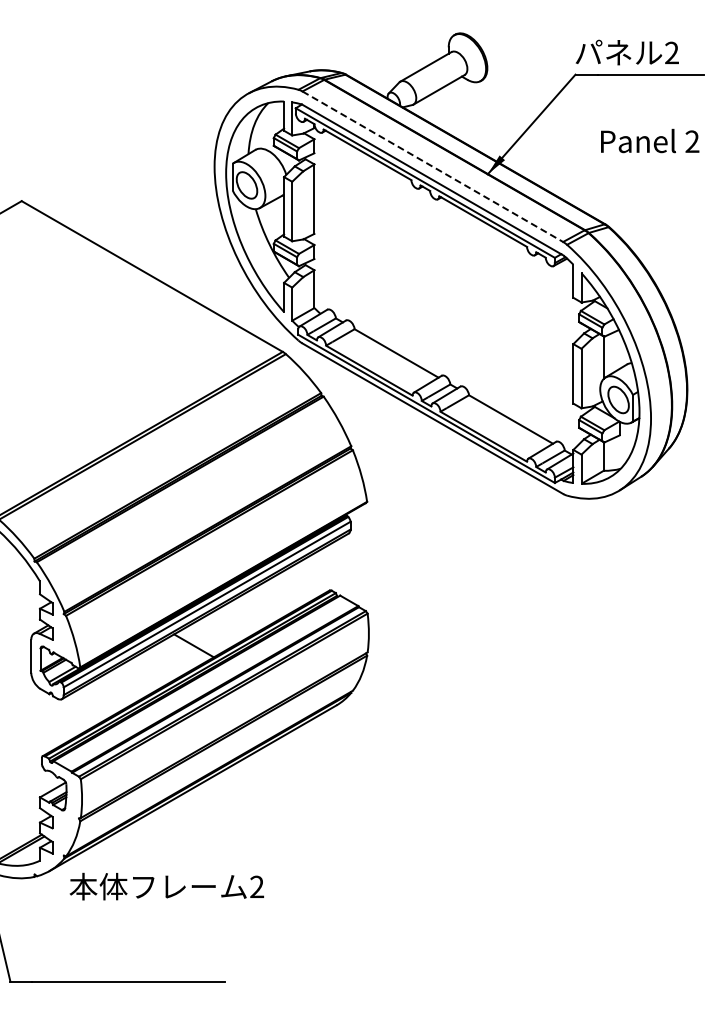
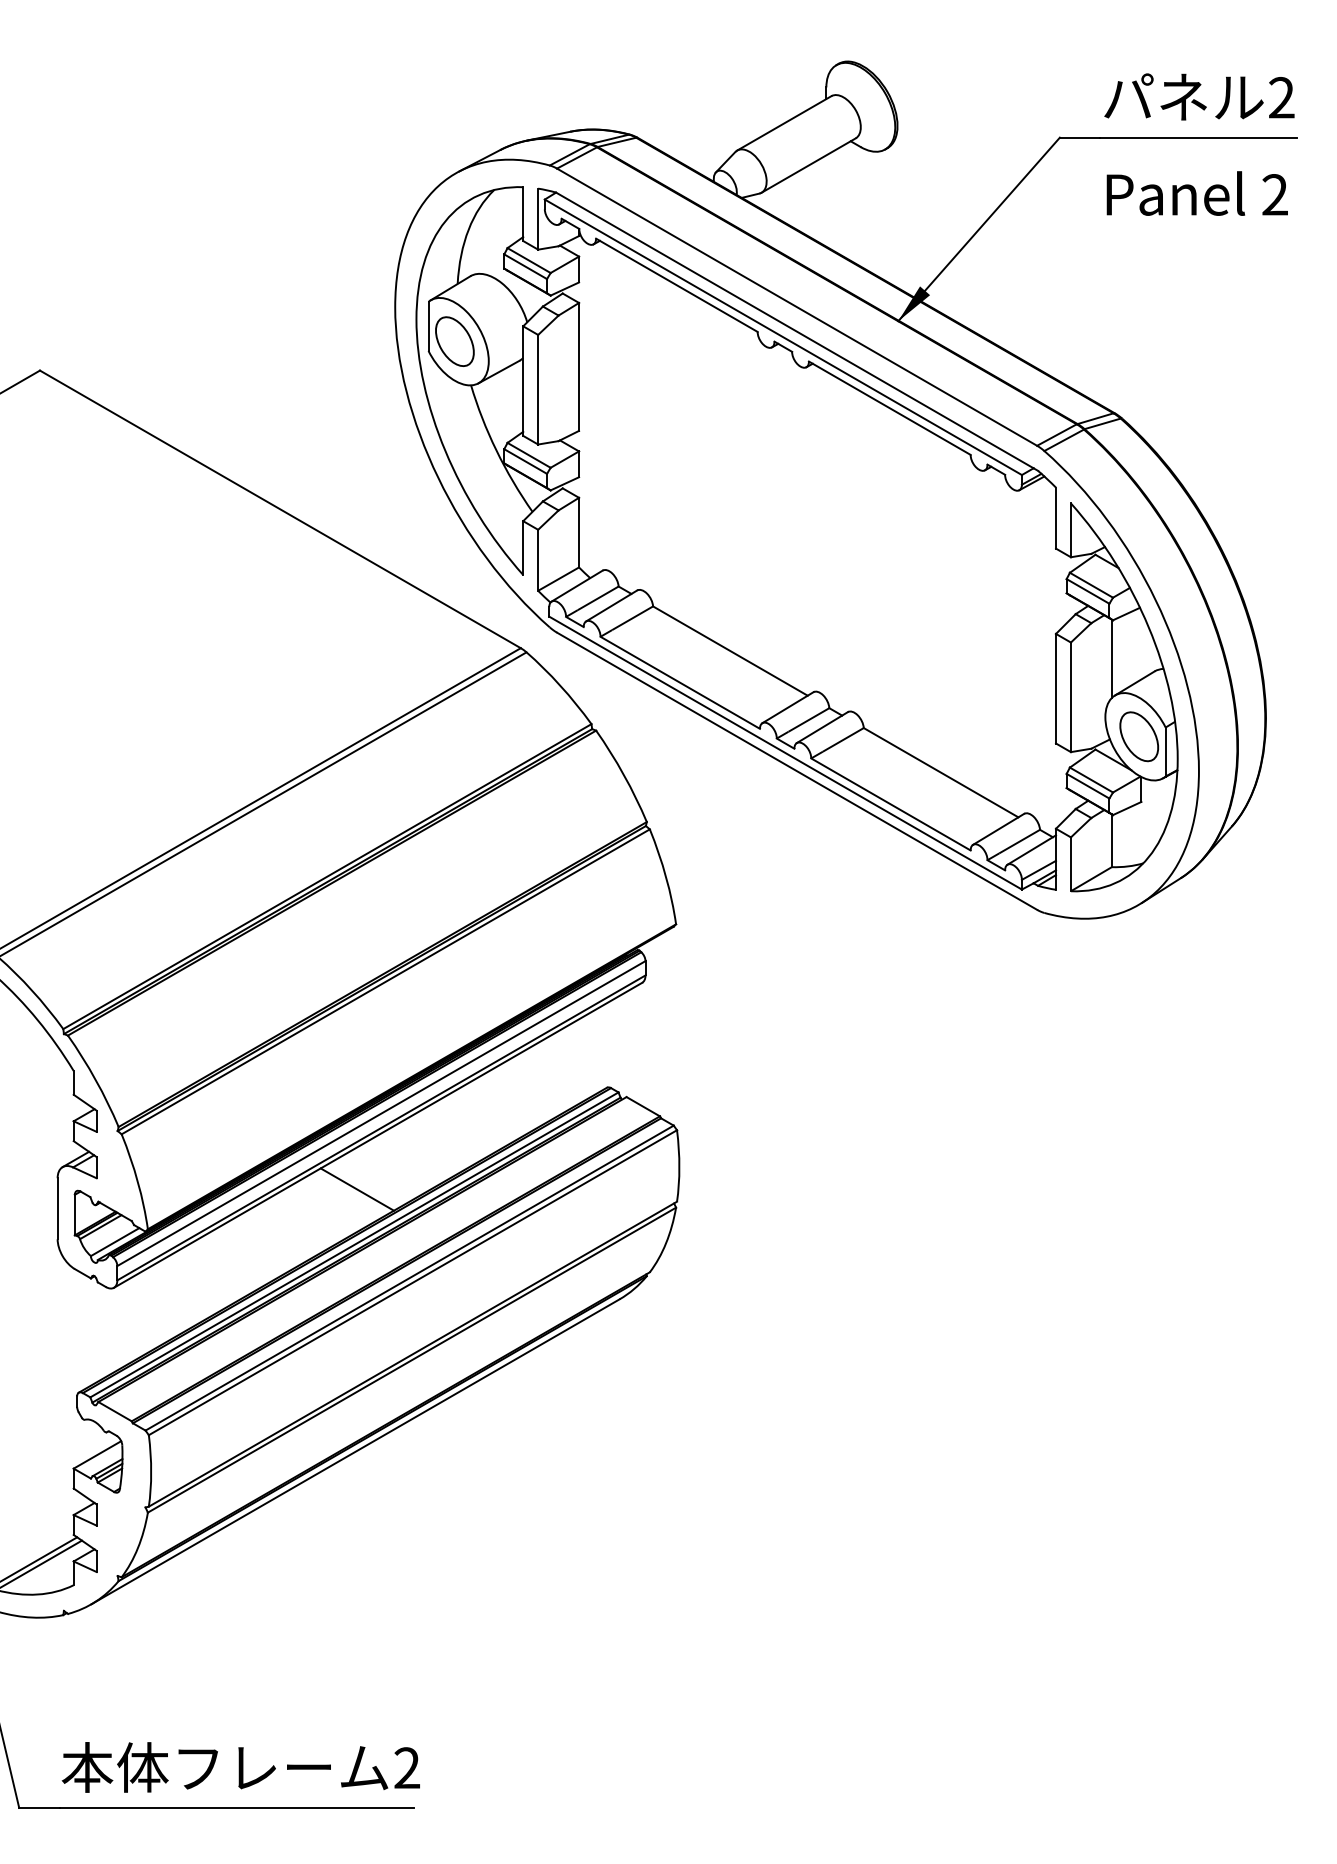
text: (626, 52) -> (1197, 96), moved
text: (650, 140) -> (1197, 192), moved
line: (432, 166) -> (796, 306), dashed -> solid
text: (166, 886) -> (240, 1767), moved

